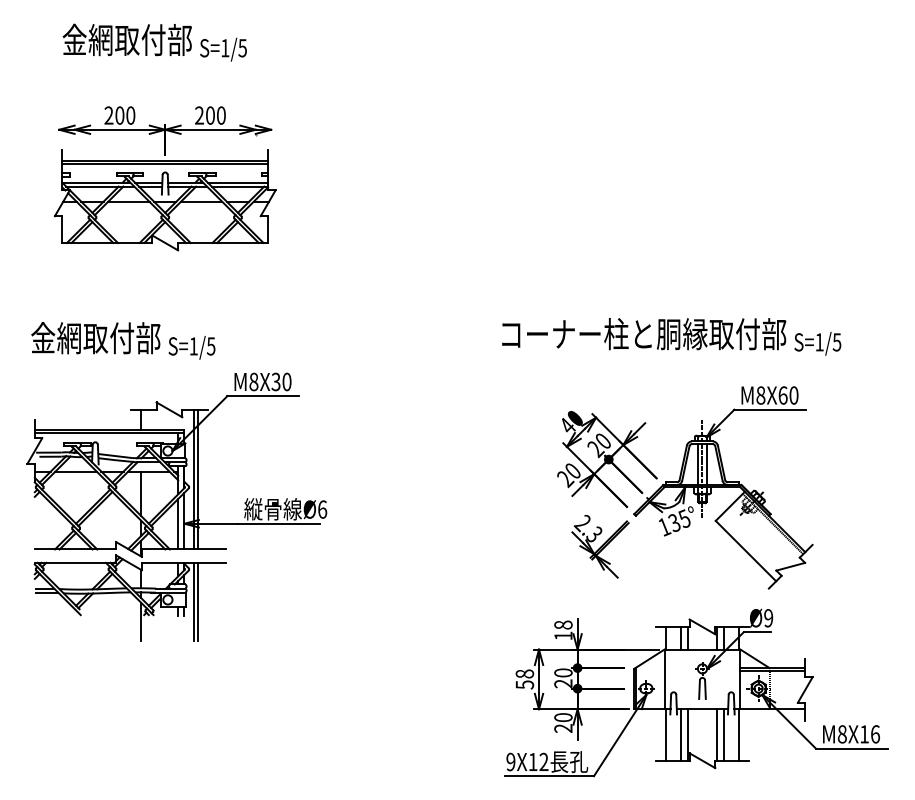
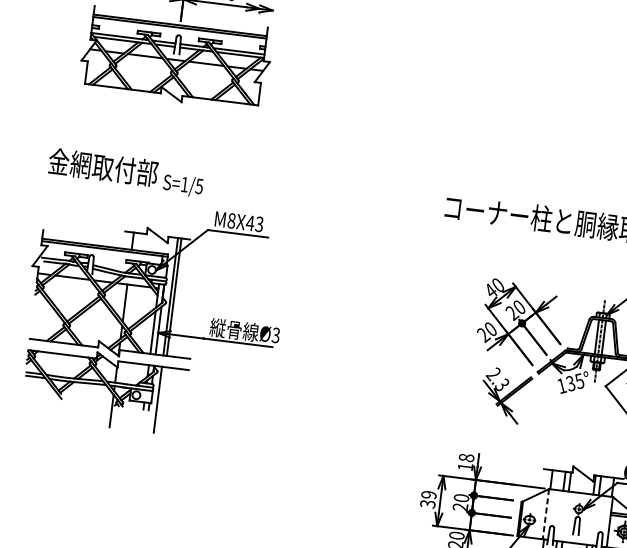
text: (281, 381) -> (254, 223), M8X30 -> M8X43
text: (322, 509) -> (275, 335), Ø6 -> Ø3
line: (197, 601) -> (161, 399), removed
text: (524, 678) -> (428, 498), 58 -> 39
line: (664, 679) -> (545, 514), solid -> dashed

